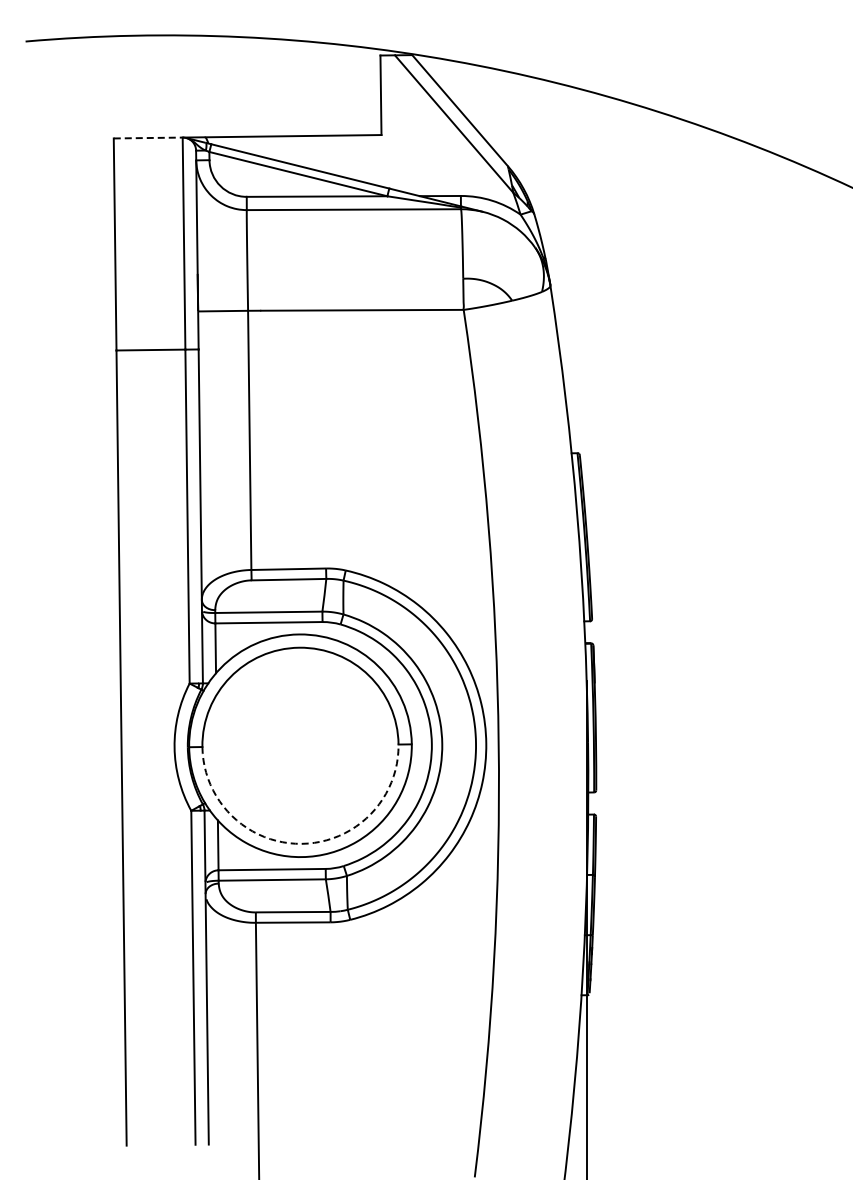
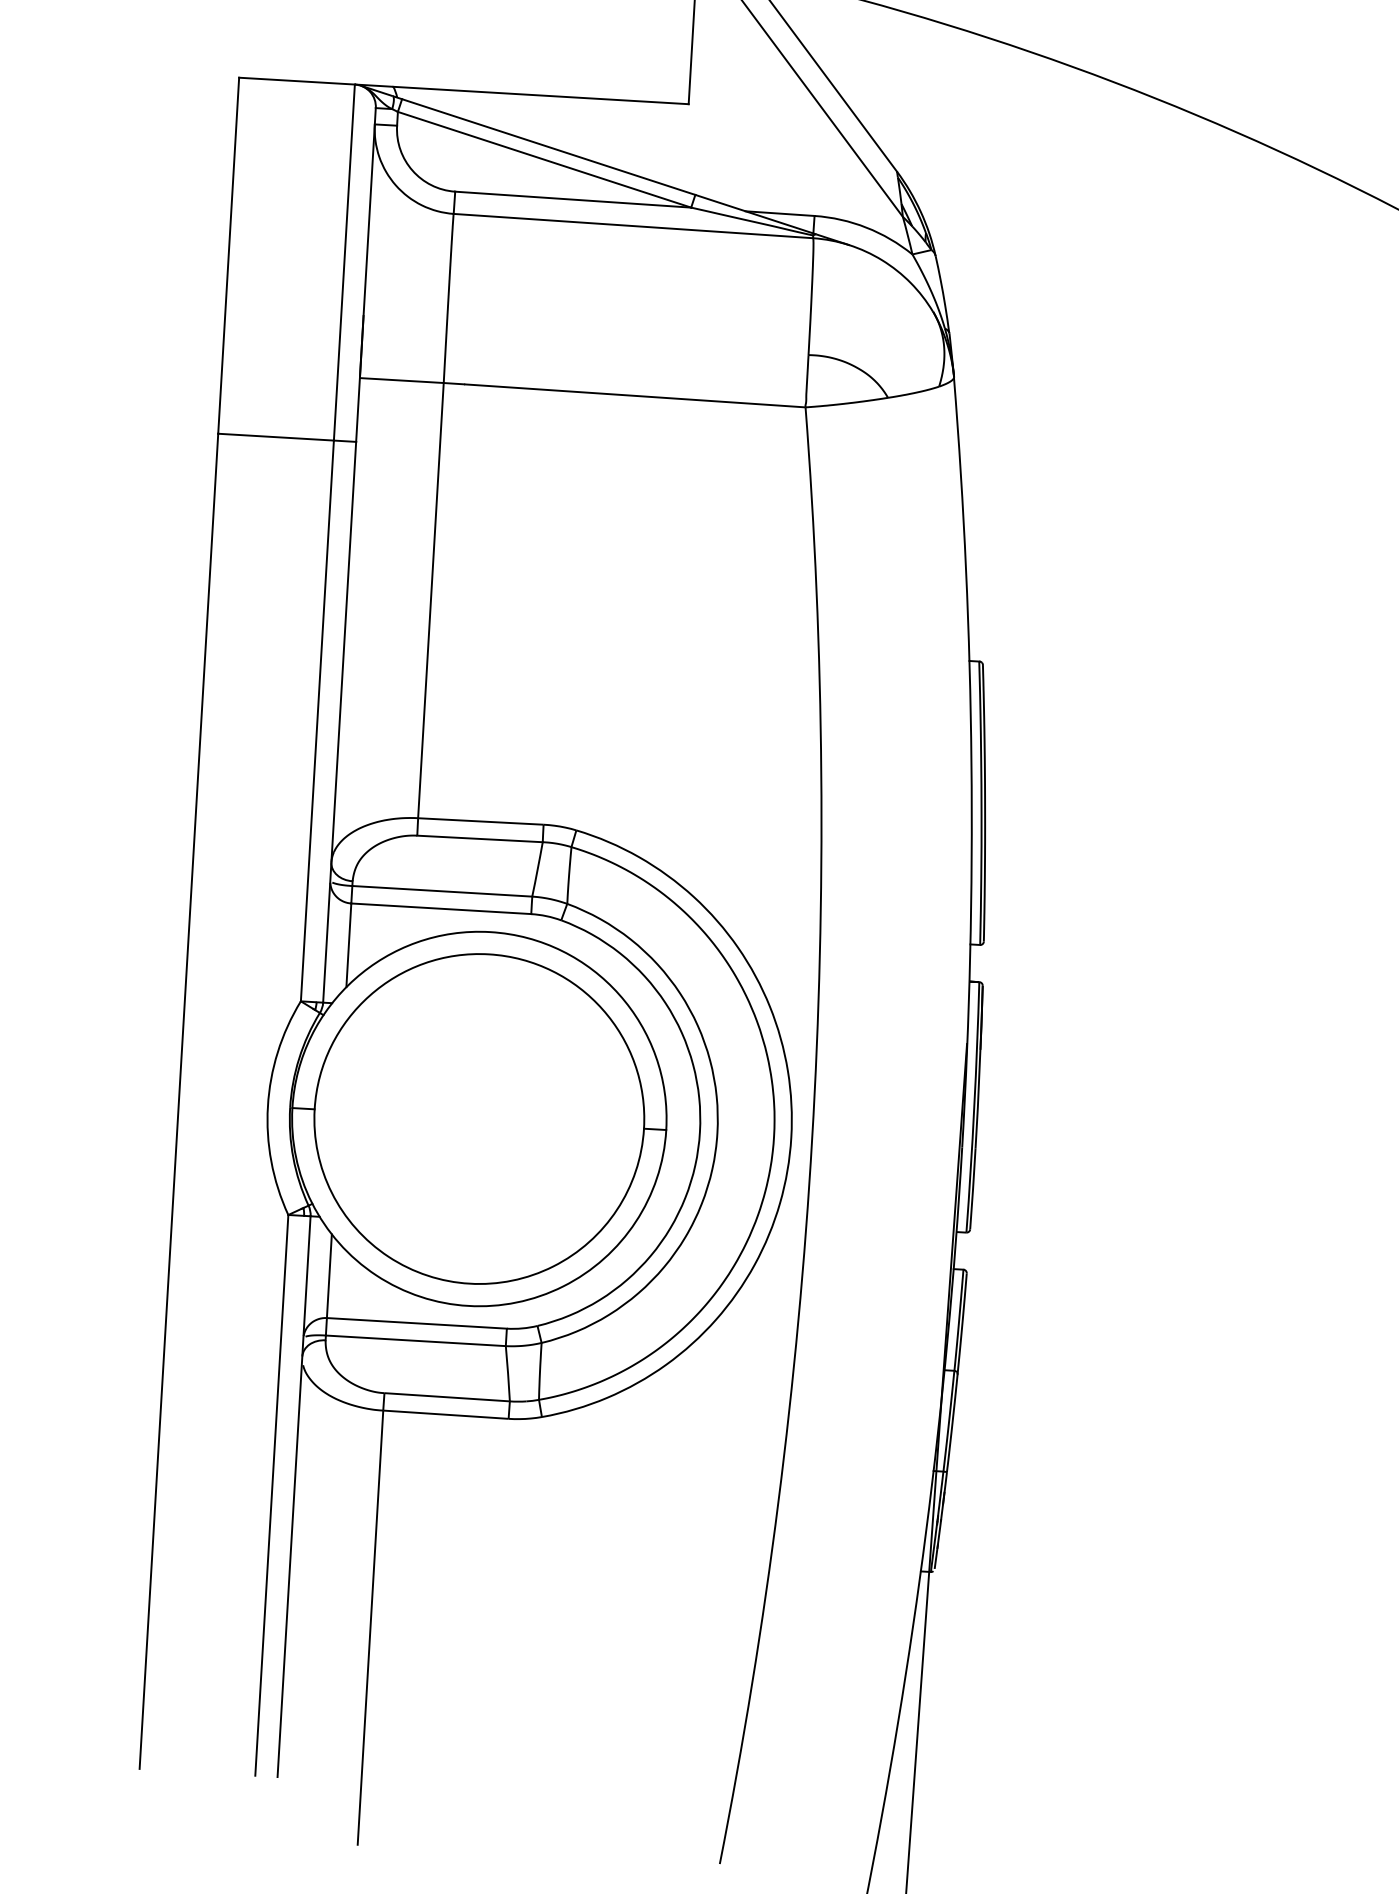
line: (148, 138) -> (297, 81), dashed -> solid
arc: (301, 843) -> (469, 1283), dashed -> solid

